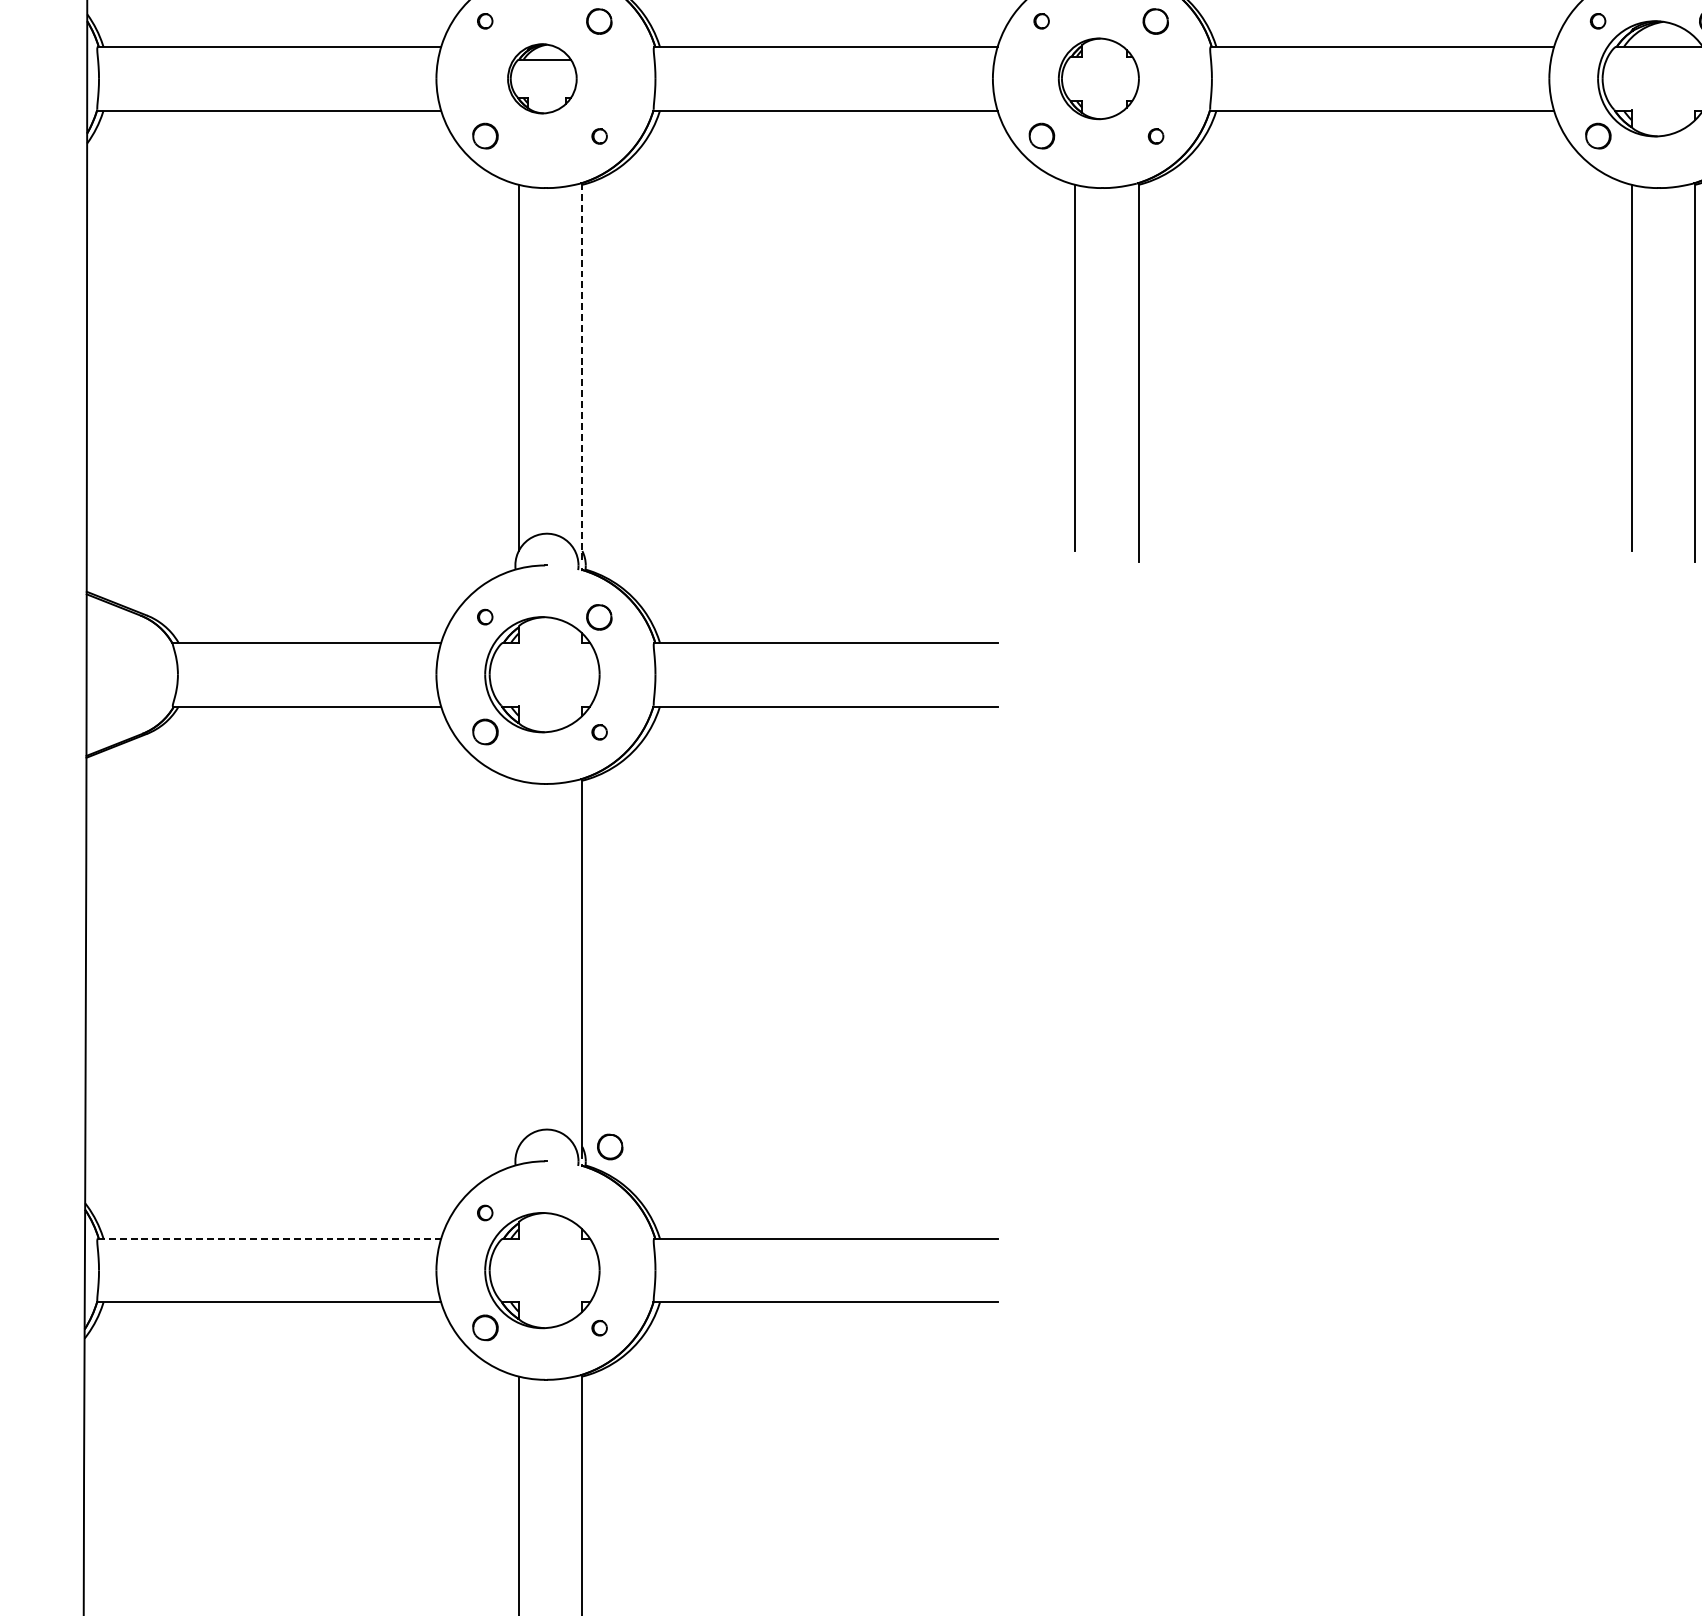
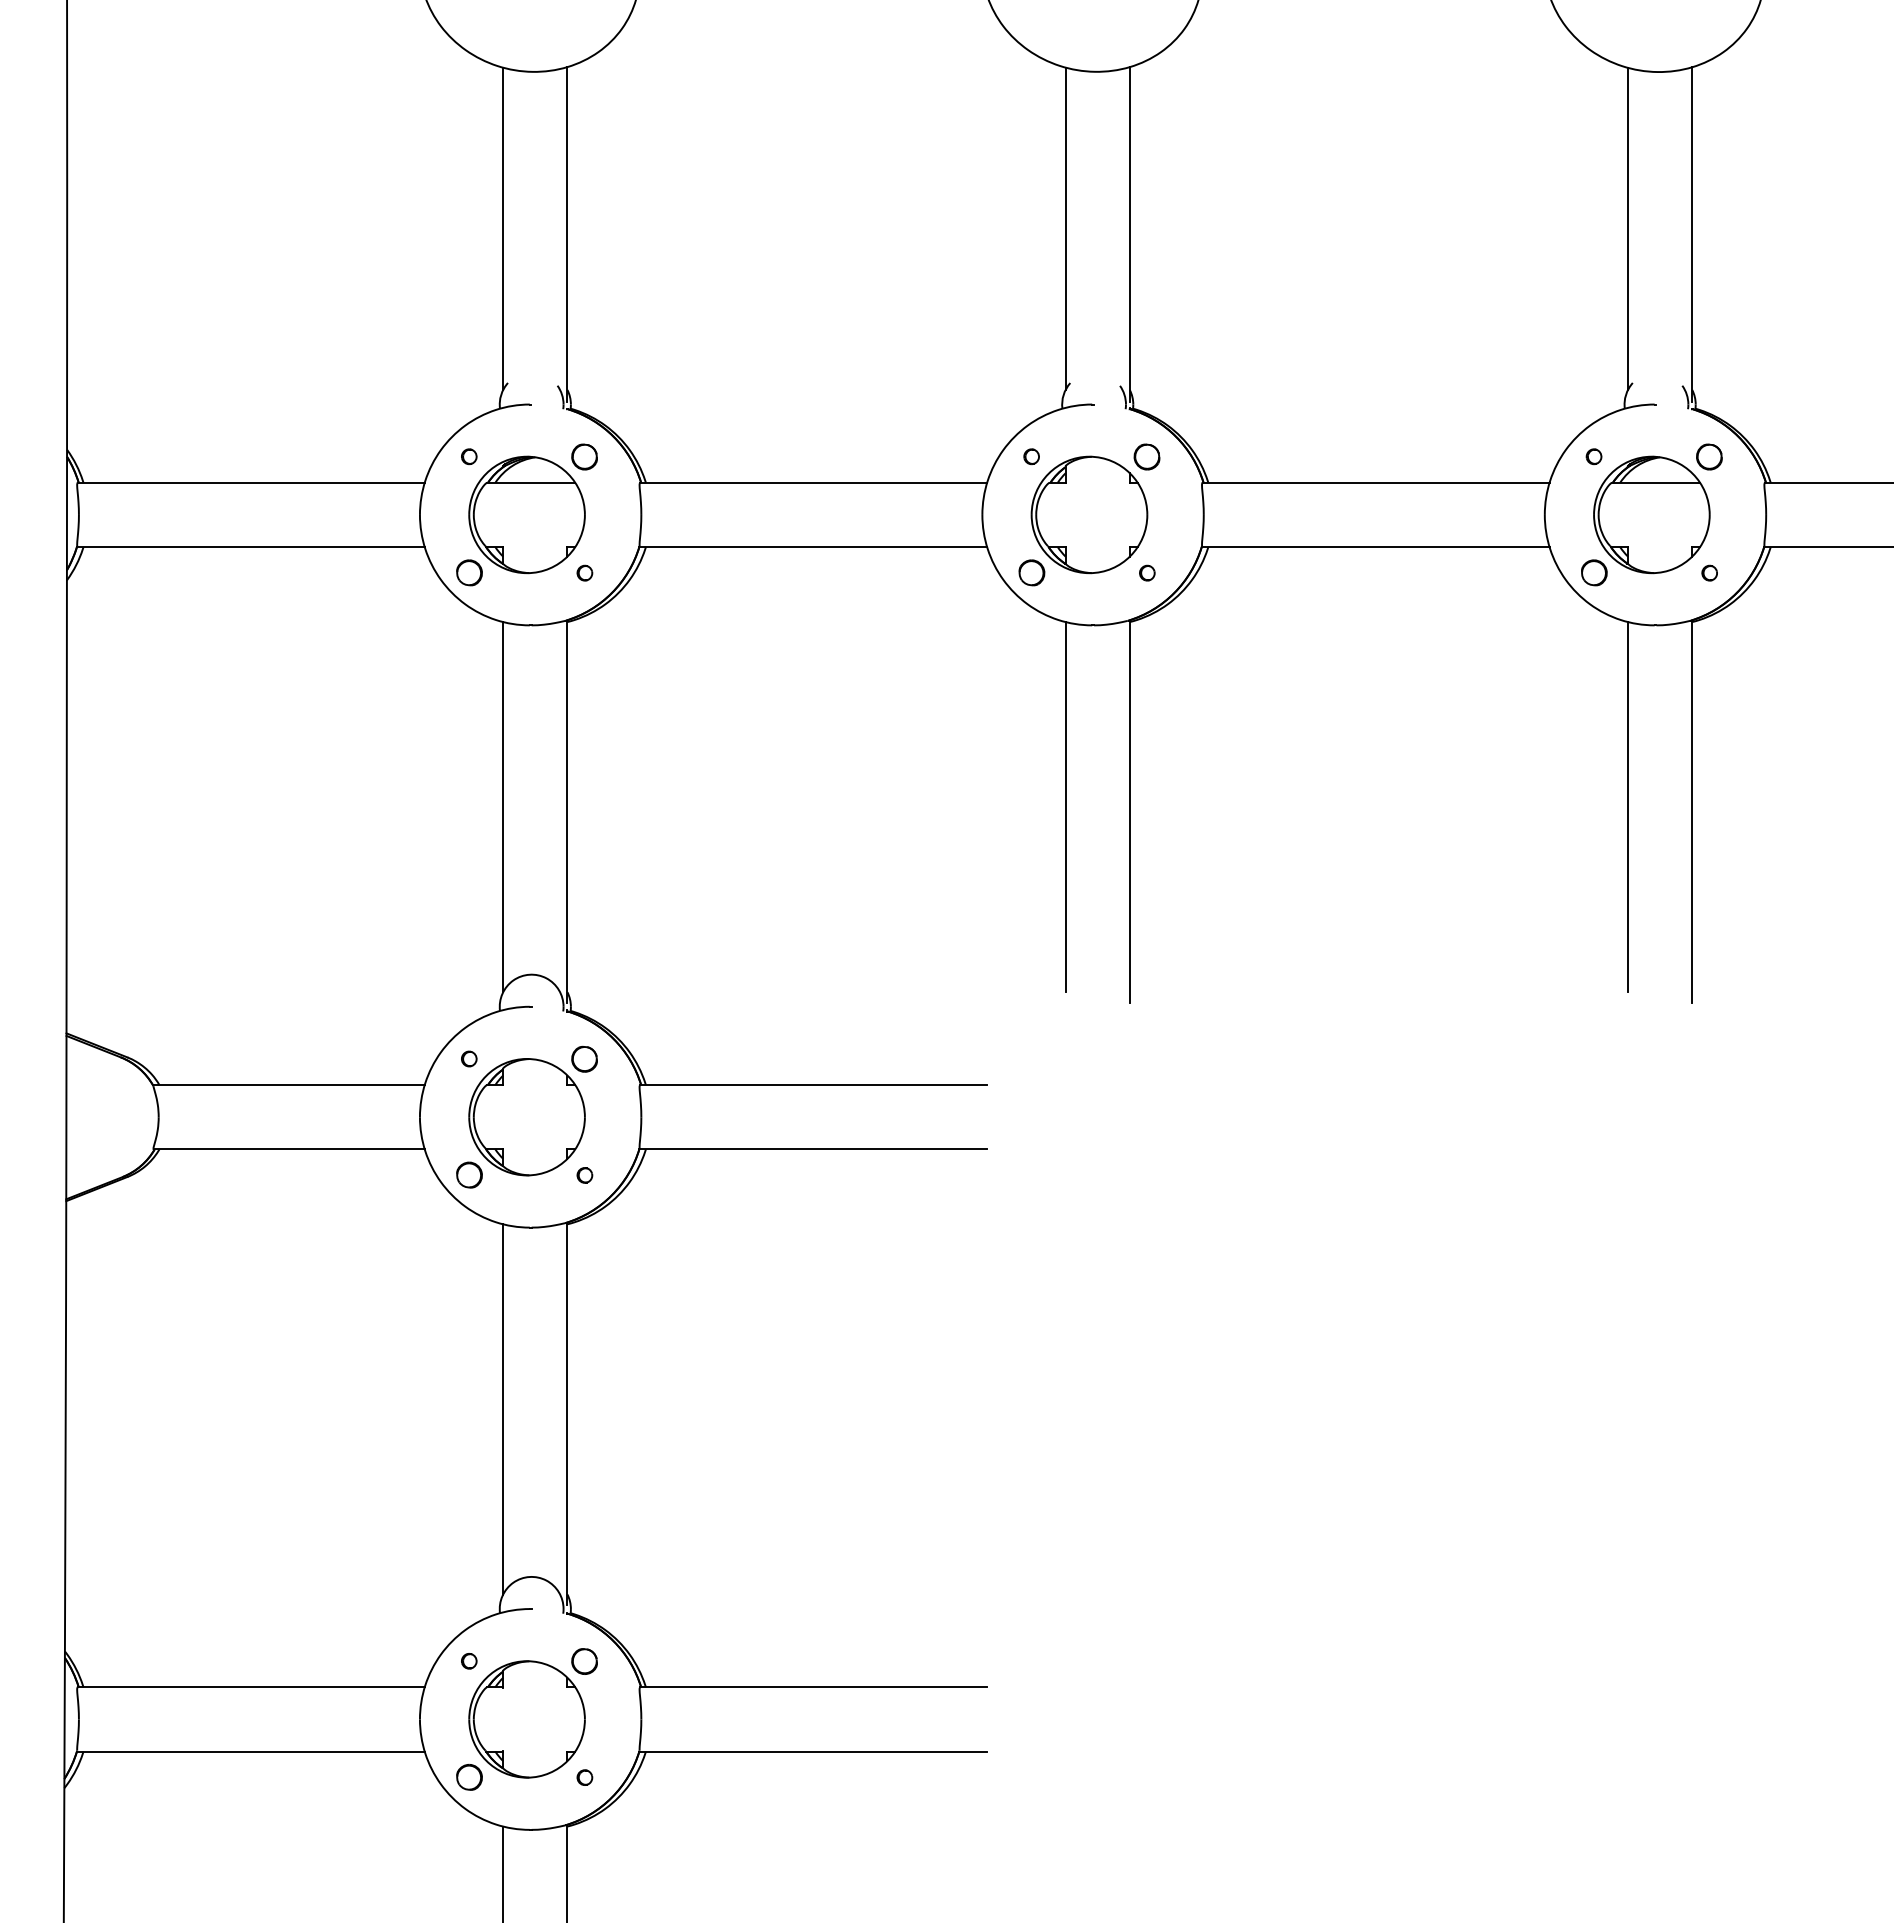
part: (541, 78) -> (526, 514), size x1.67
part: (1098, 78) -> (1089, 514), size x1.43
line: (582, 373) -> (567, 812), dashed -> solid
line: (519, 963) -> (503, 1409), added
part: (610, 1146) -> (584, 1661), moved
line: (269, 1238) -> (251, 1687), dashed -> solid

